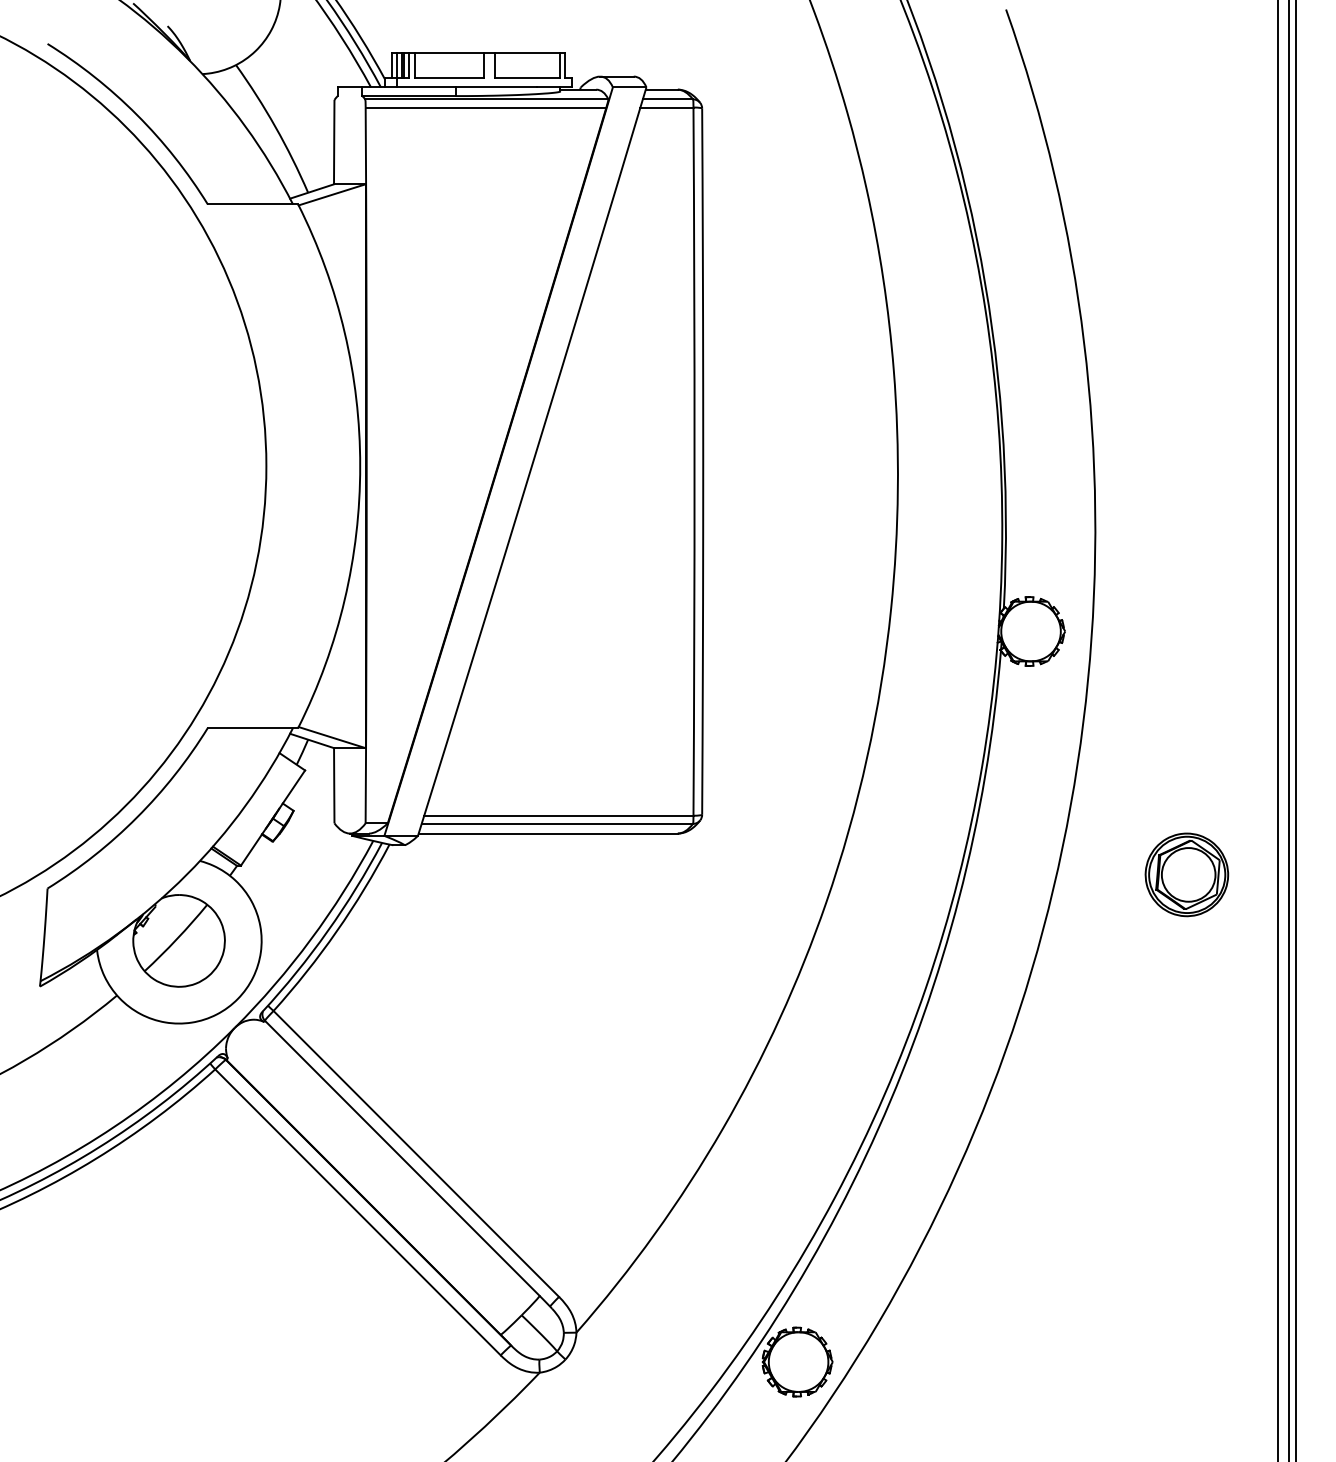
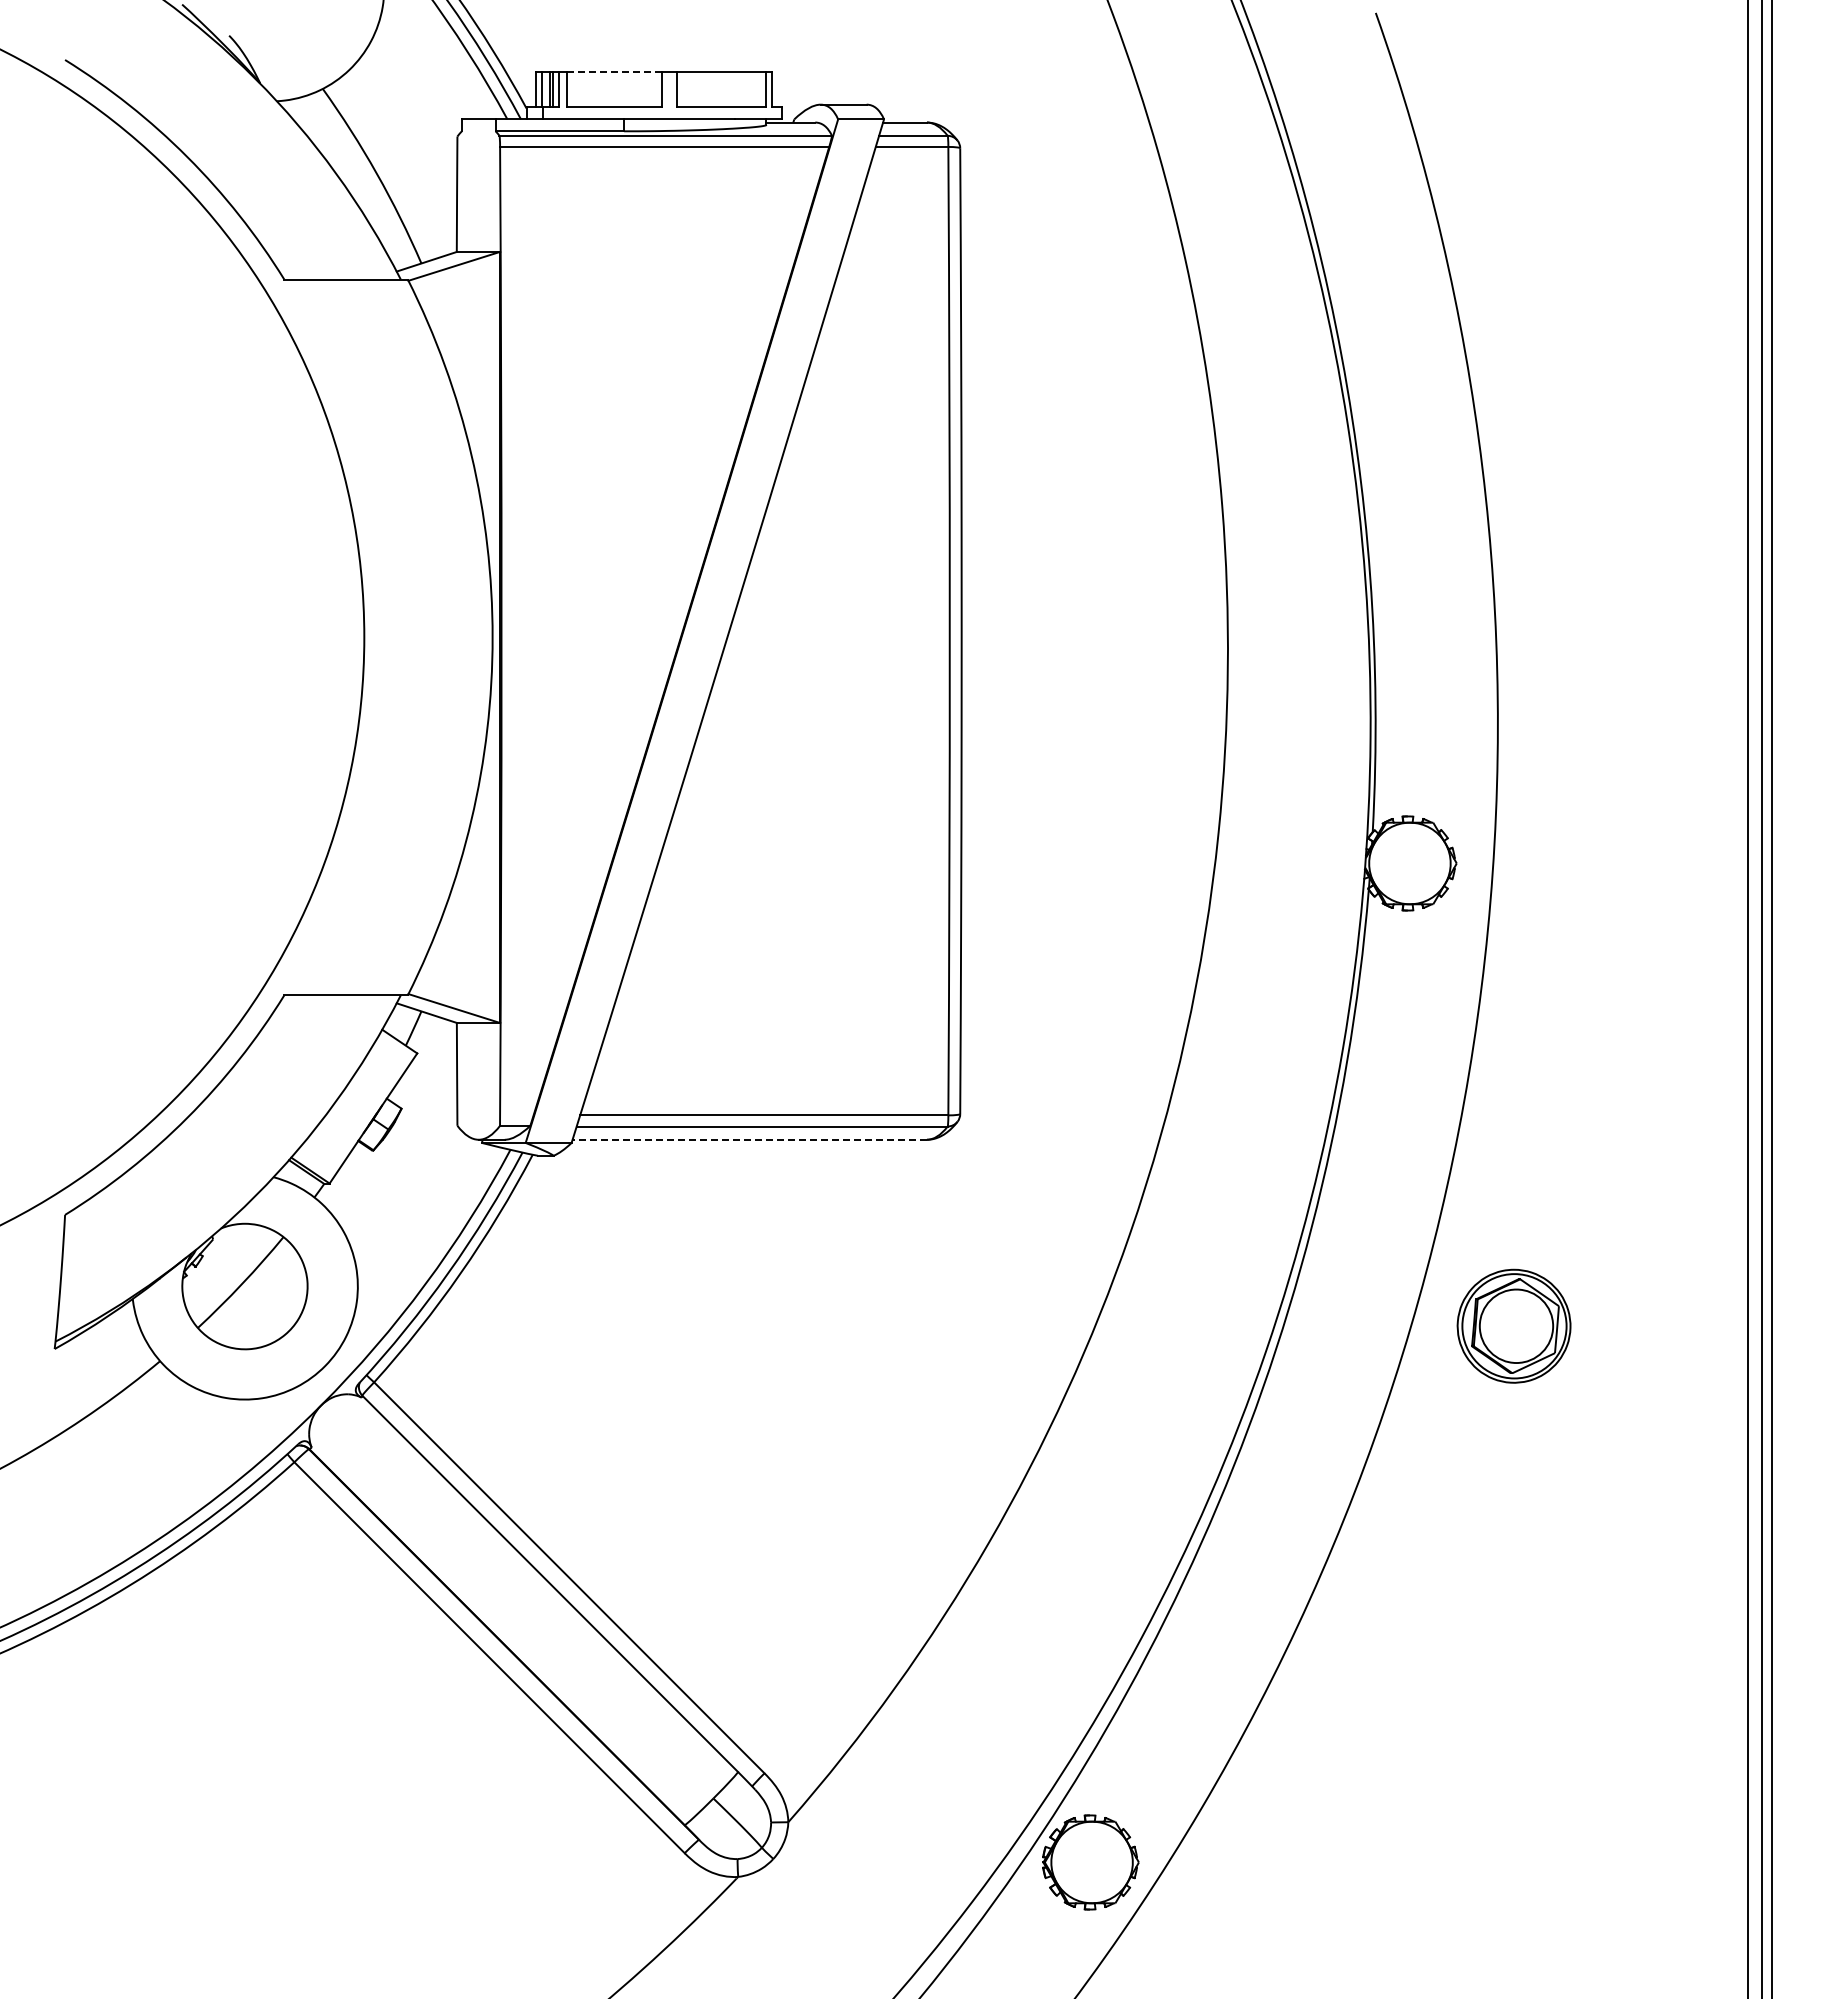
line: (449, 53) -> (614, 72), solid -> dashed
line: (548, 833) -> (749, 1139), solid -> dashed
part: (1186, 874) -> (1513, 1325), moved

